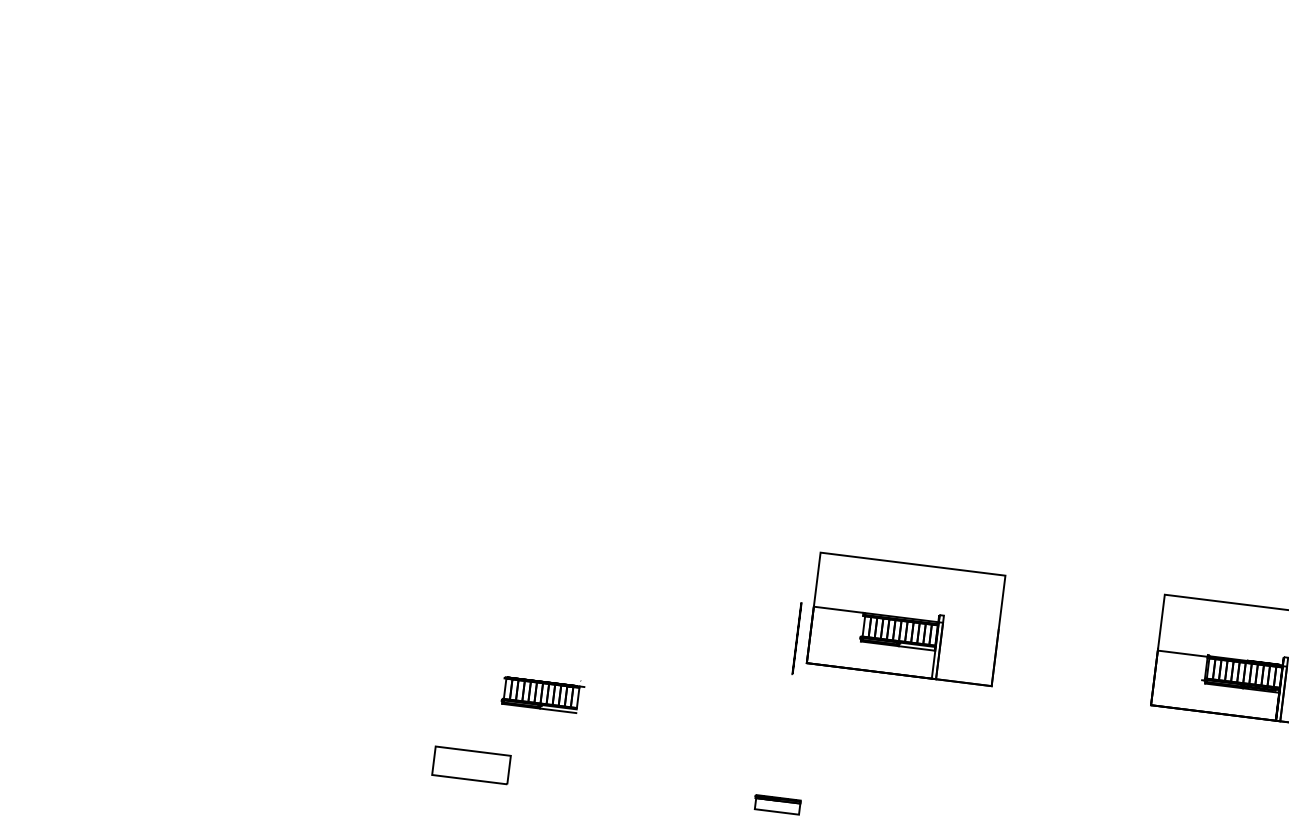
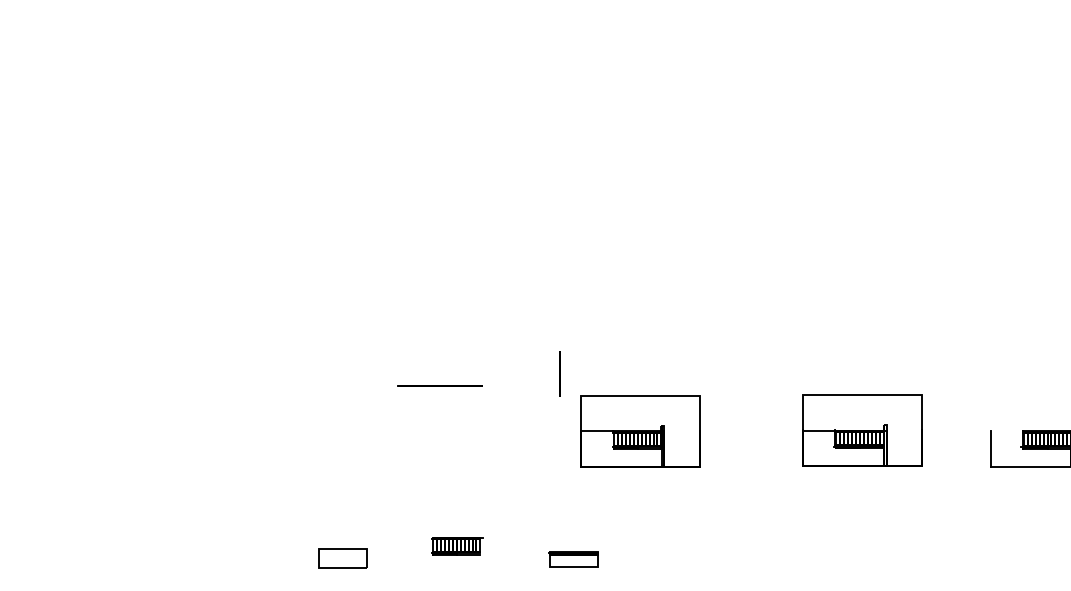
line: (603, 509) -> (439, 385), added
line: (796, 637) -> (559, 373), moved
part: (542, 695) -> (457, 546), moved
part: (470, 765) -> (342, 558), moved
part: (777, 805) -> (573, 559), size x1.67

